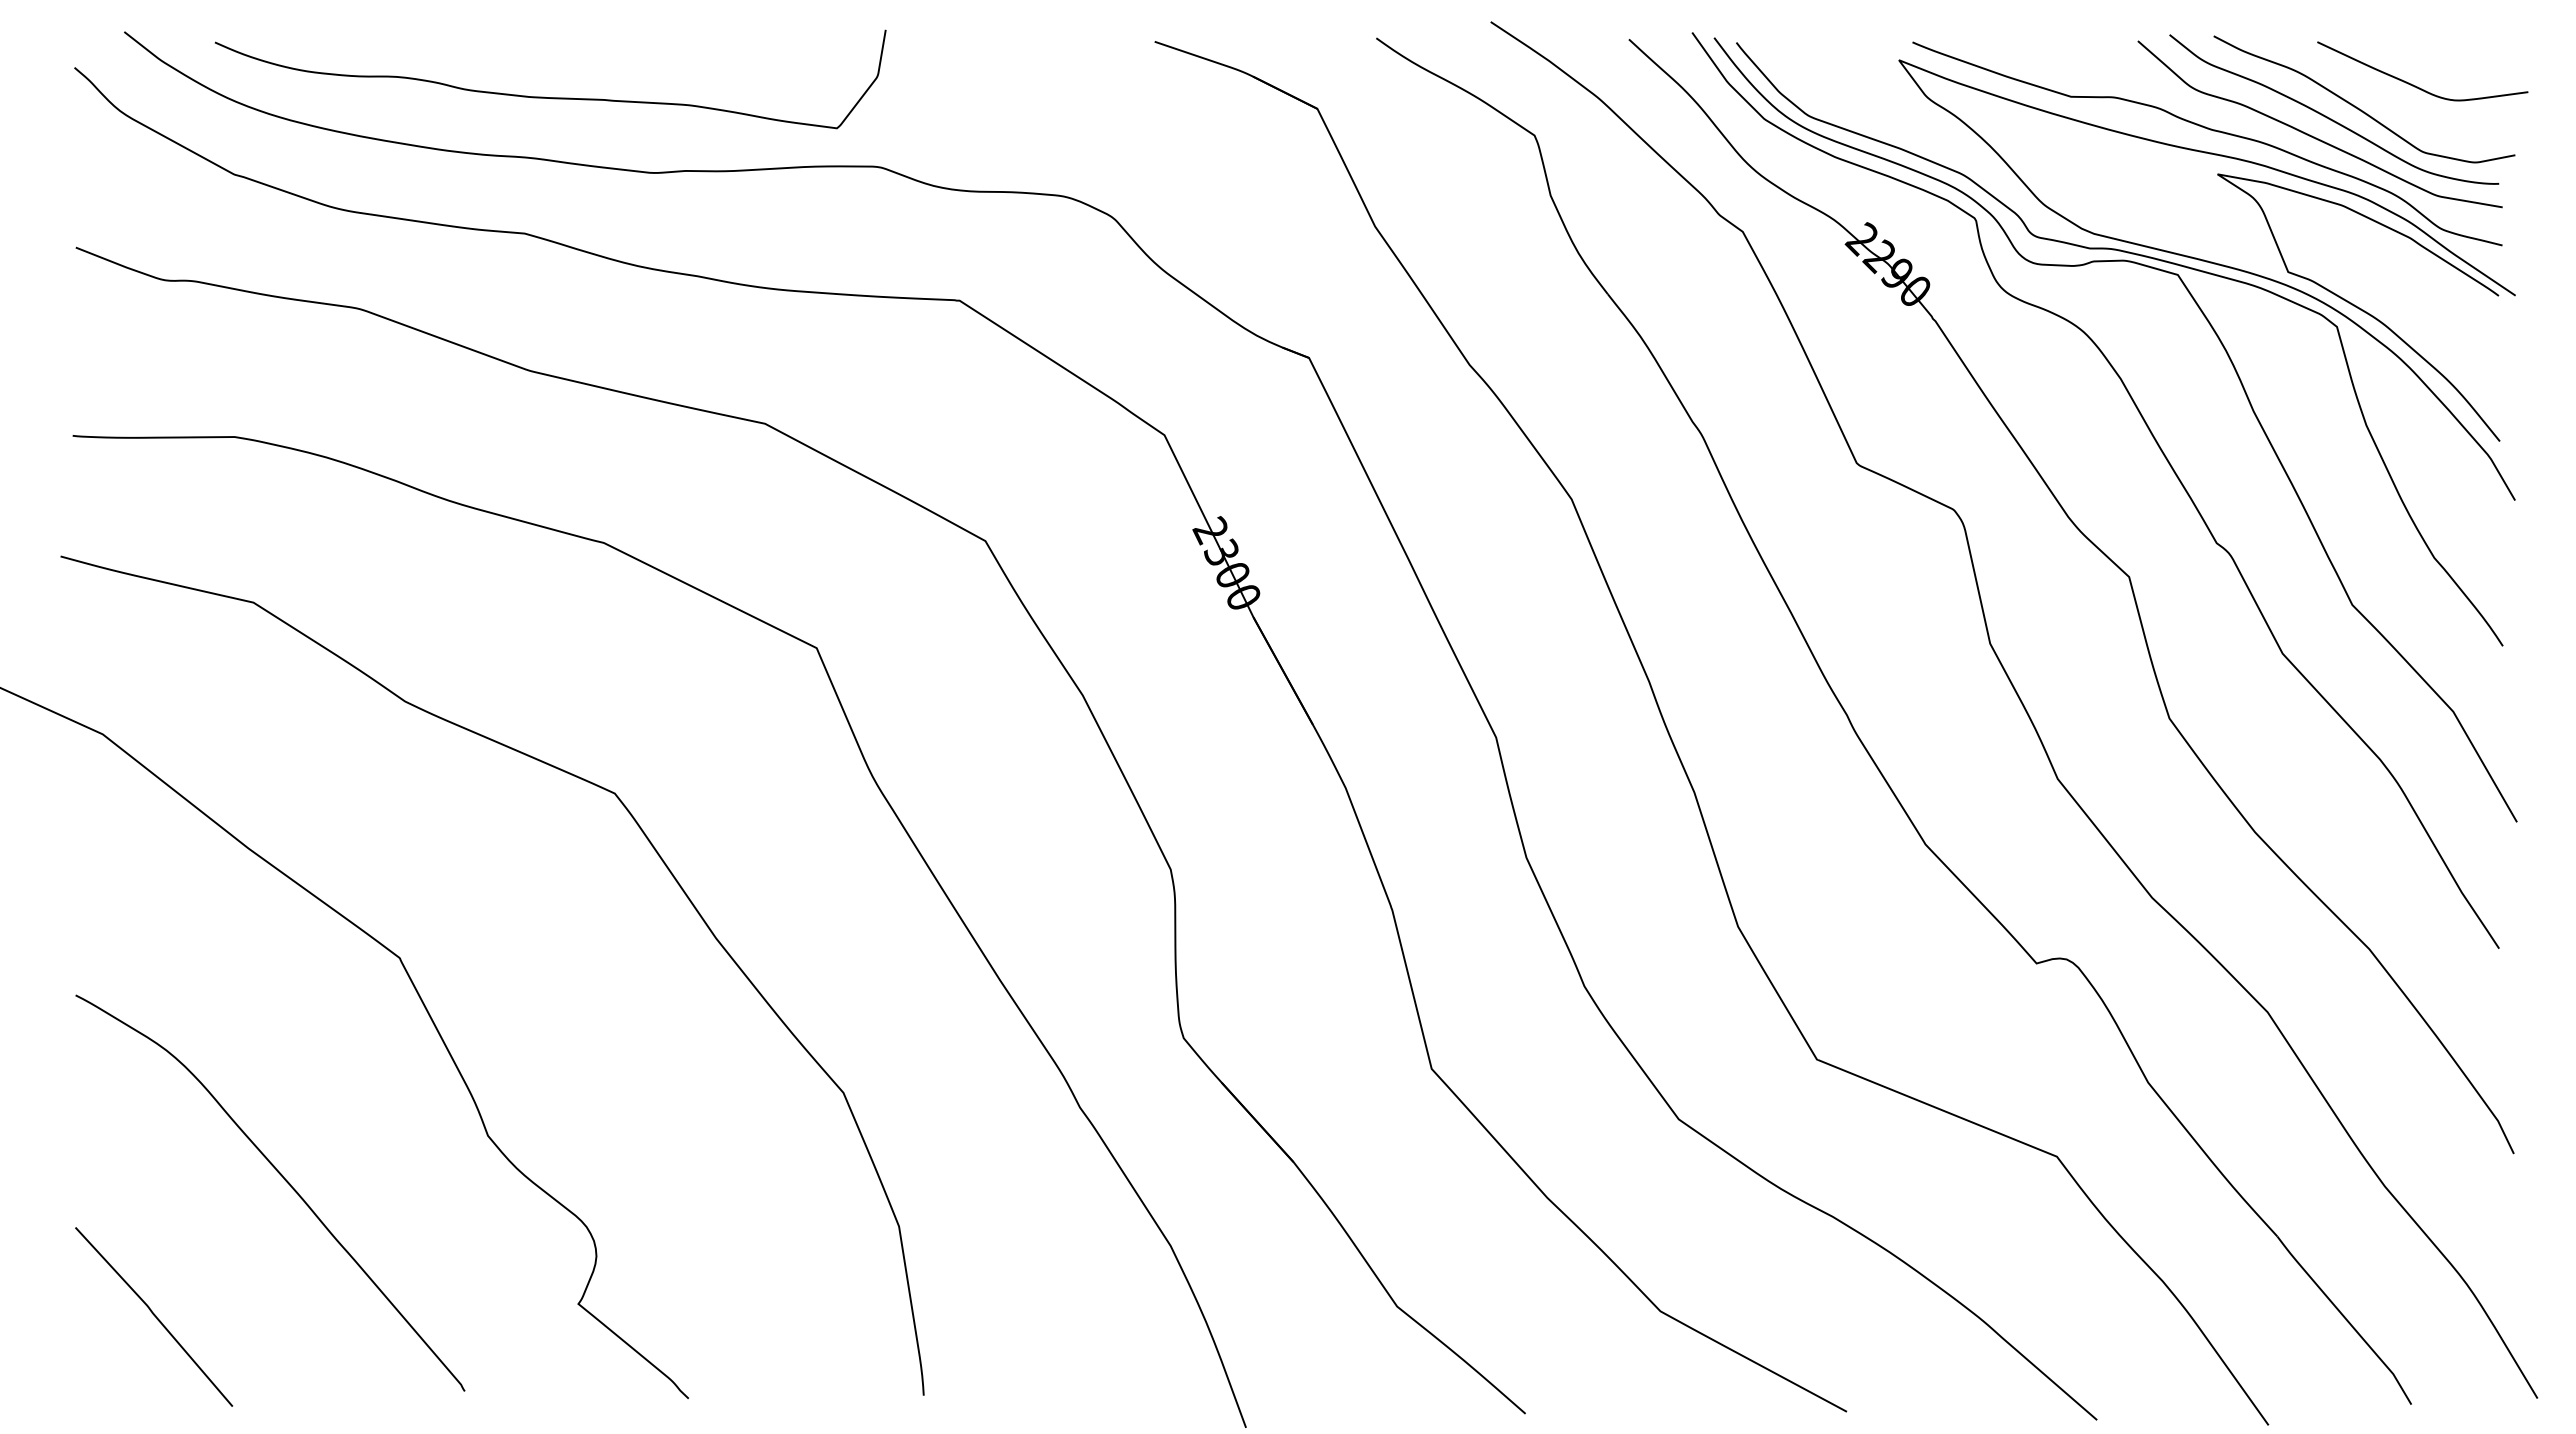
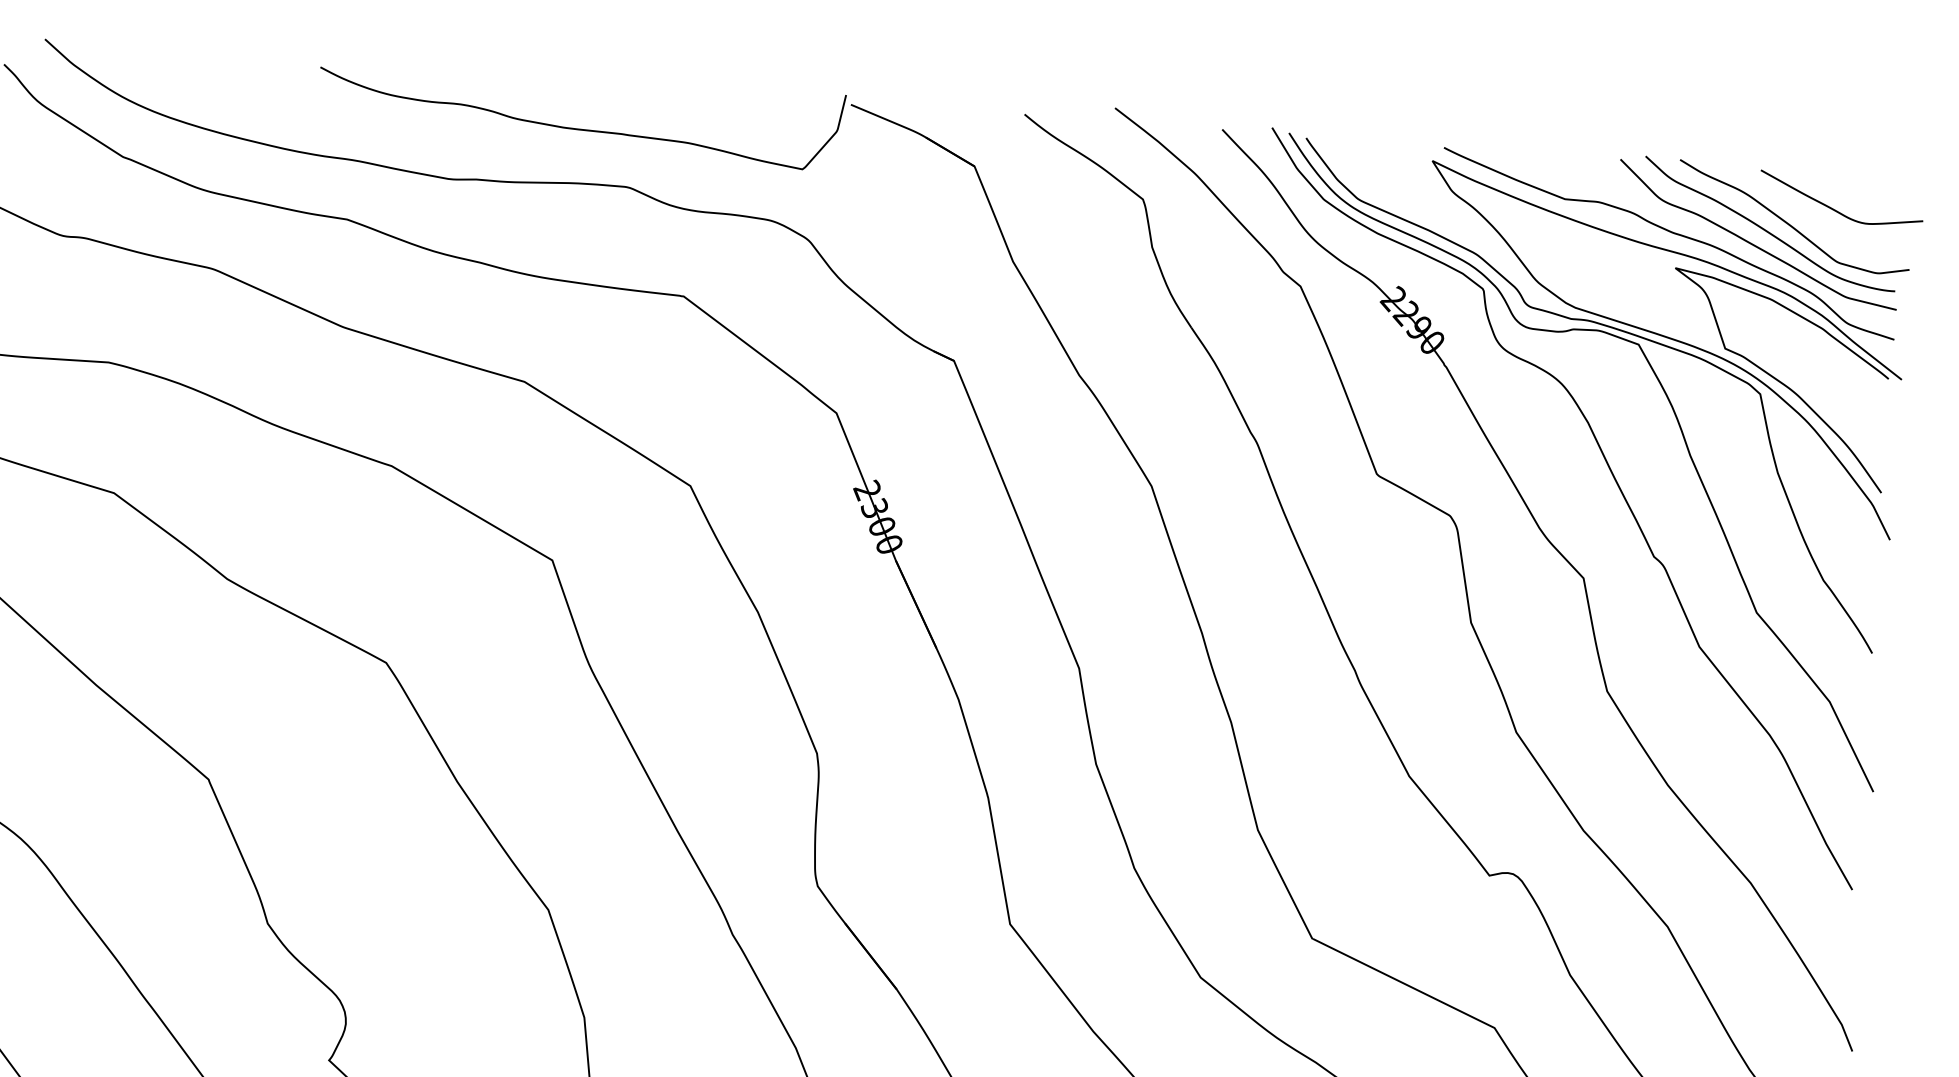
curve: (550, 97) -> (579, 129), moved

